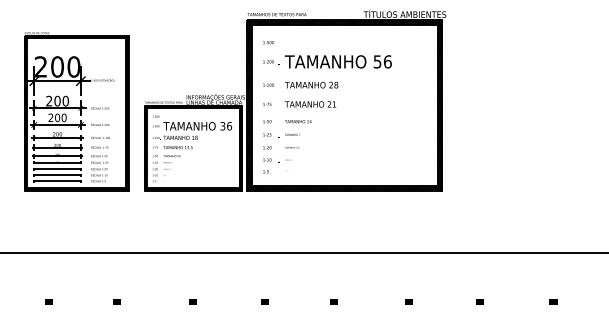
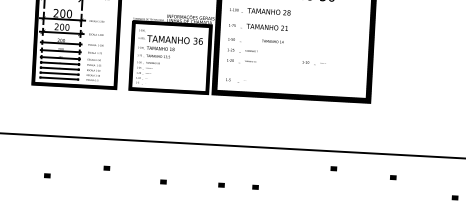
text: (298, 121) -> (273, 41), moved
text: (277, 160) -> (314, 63), moved
part: (116, 301) -> (106, 167), moved
part: (333, 301) -> (255, 186), moved
part: (408, 301) -> (333, 168), moved
part: (479, 301) -> (393, 177), moved

